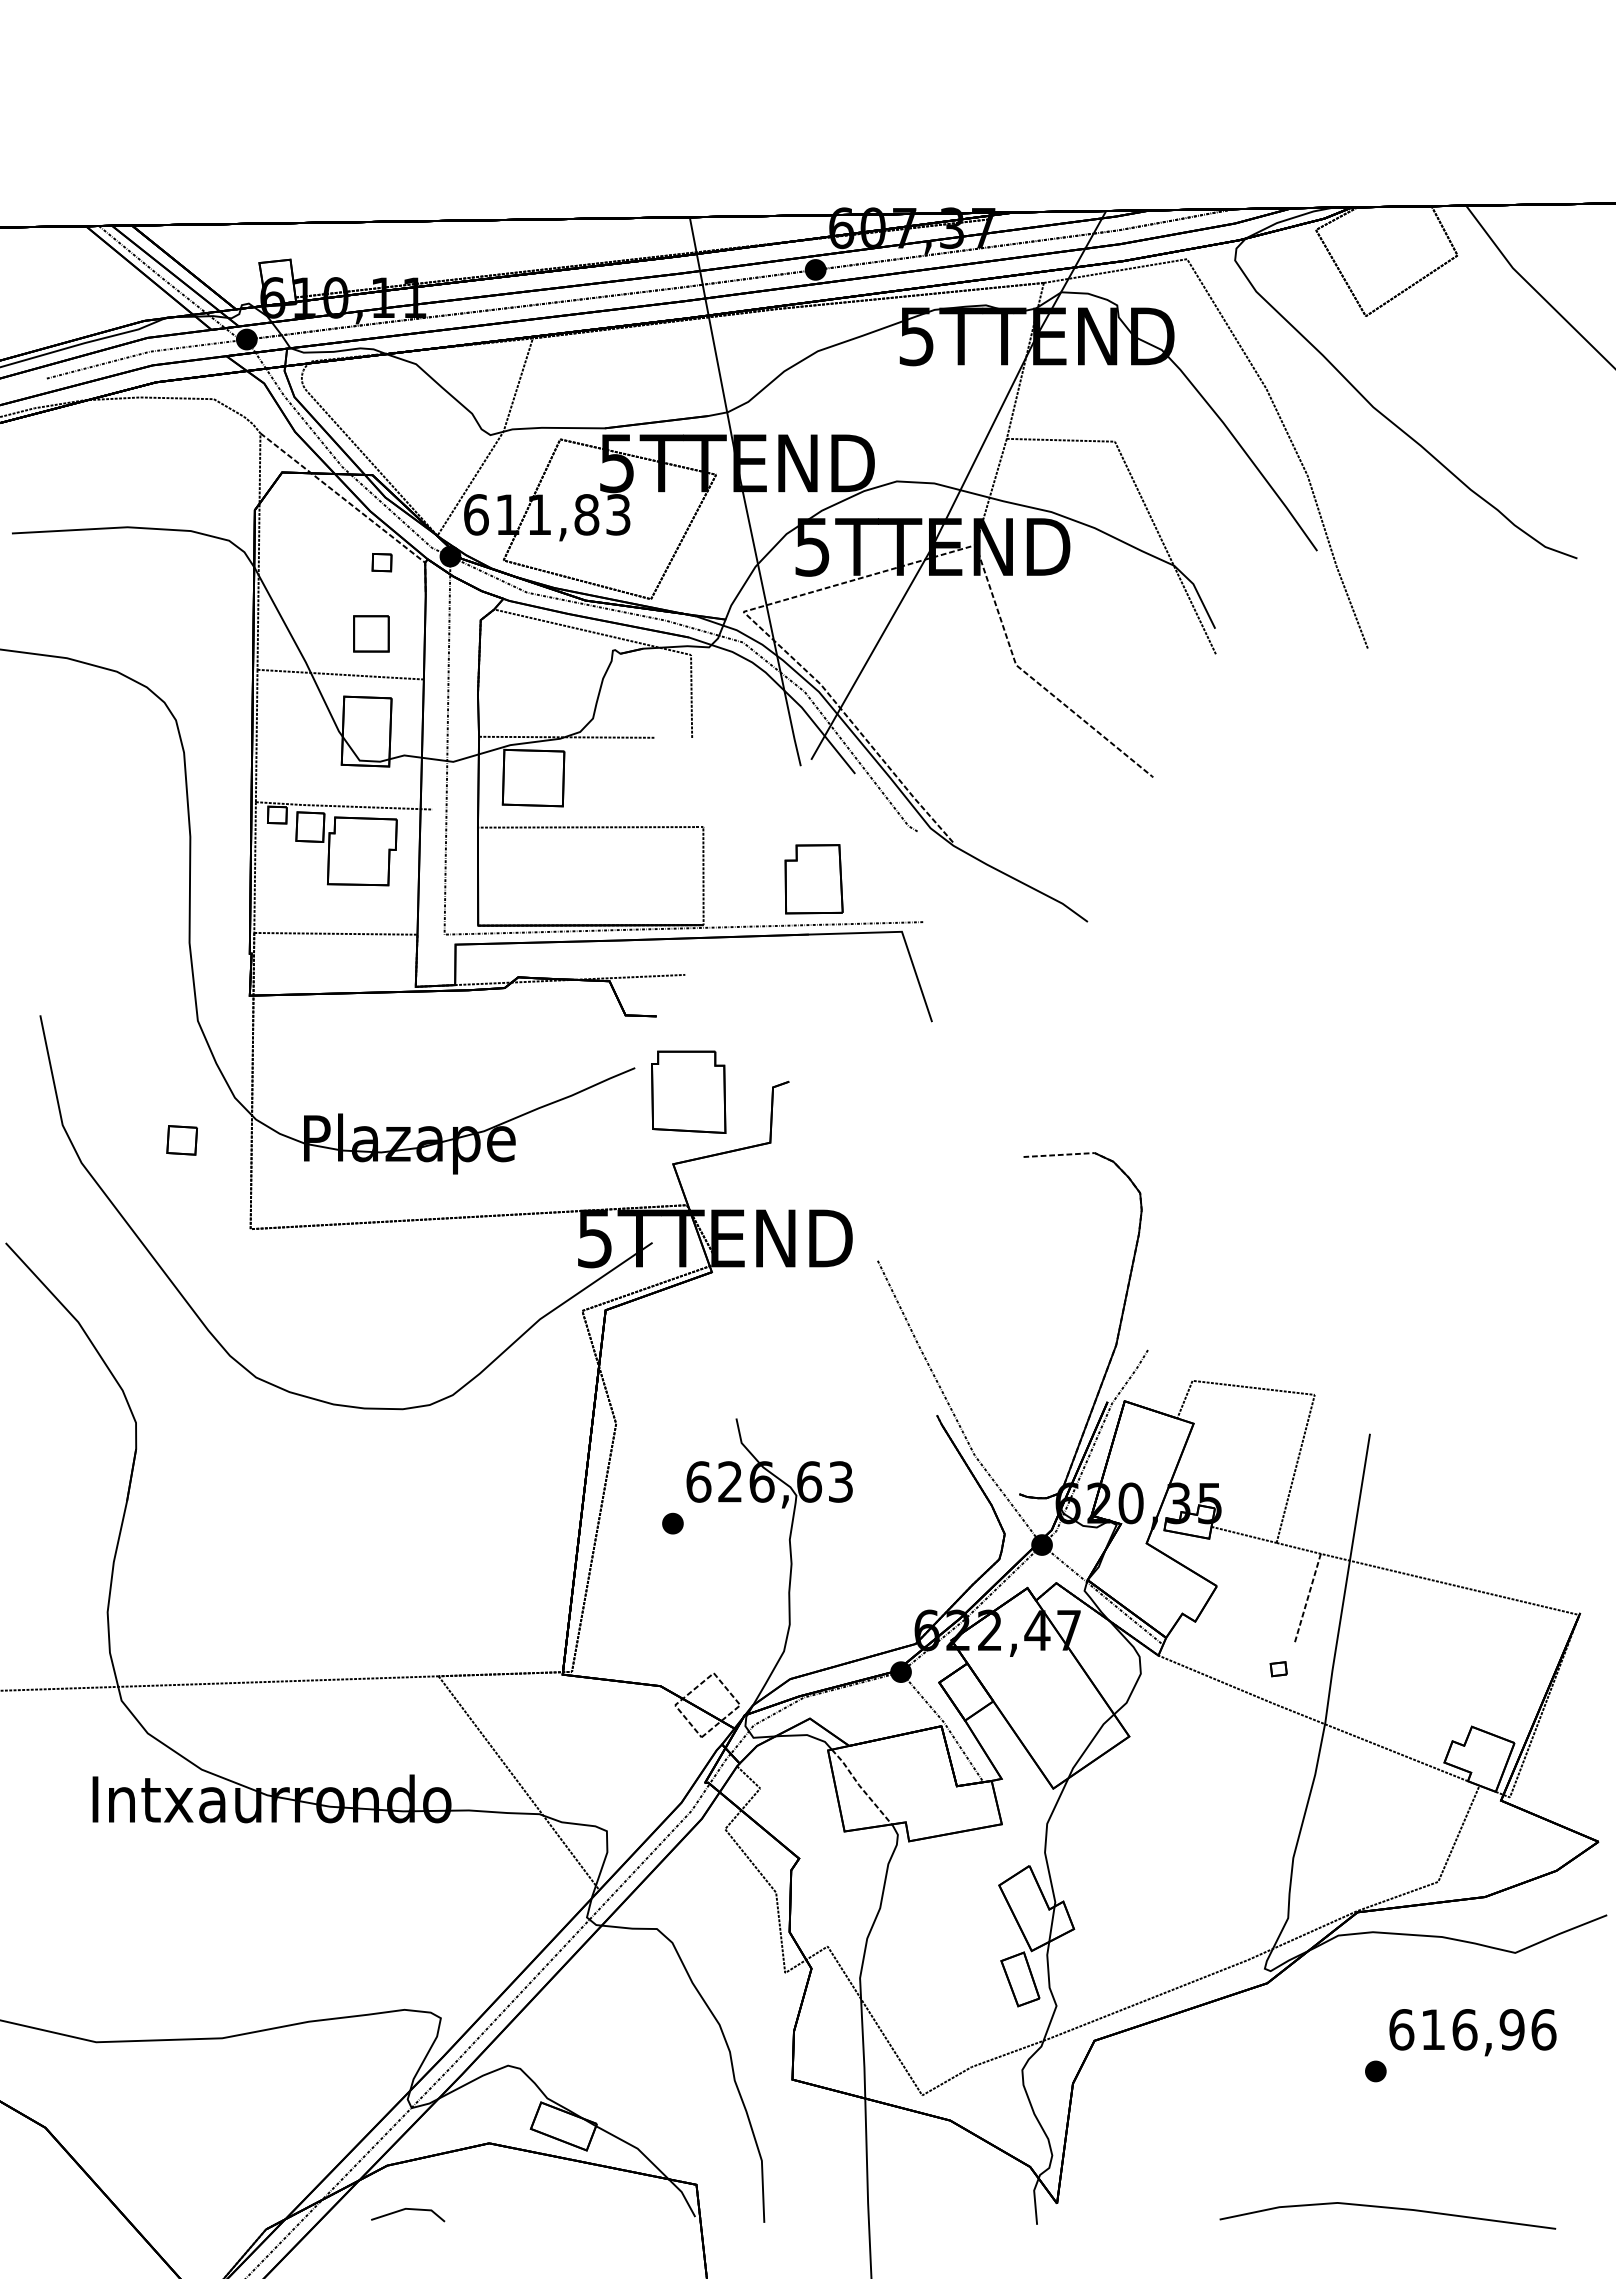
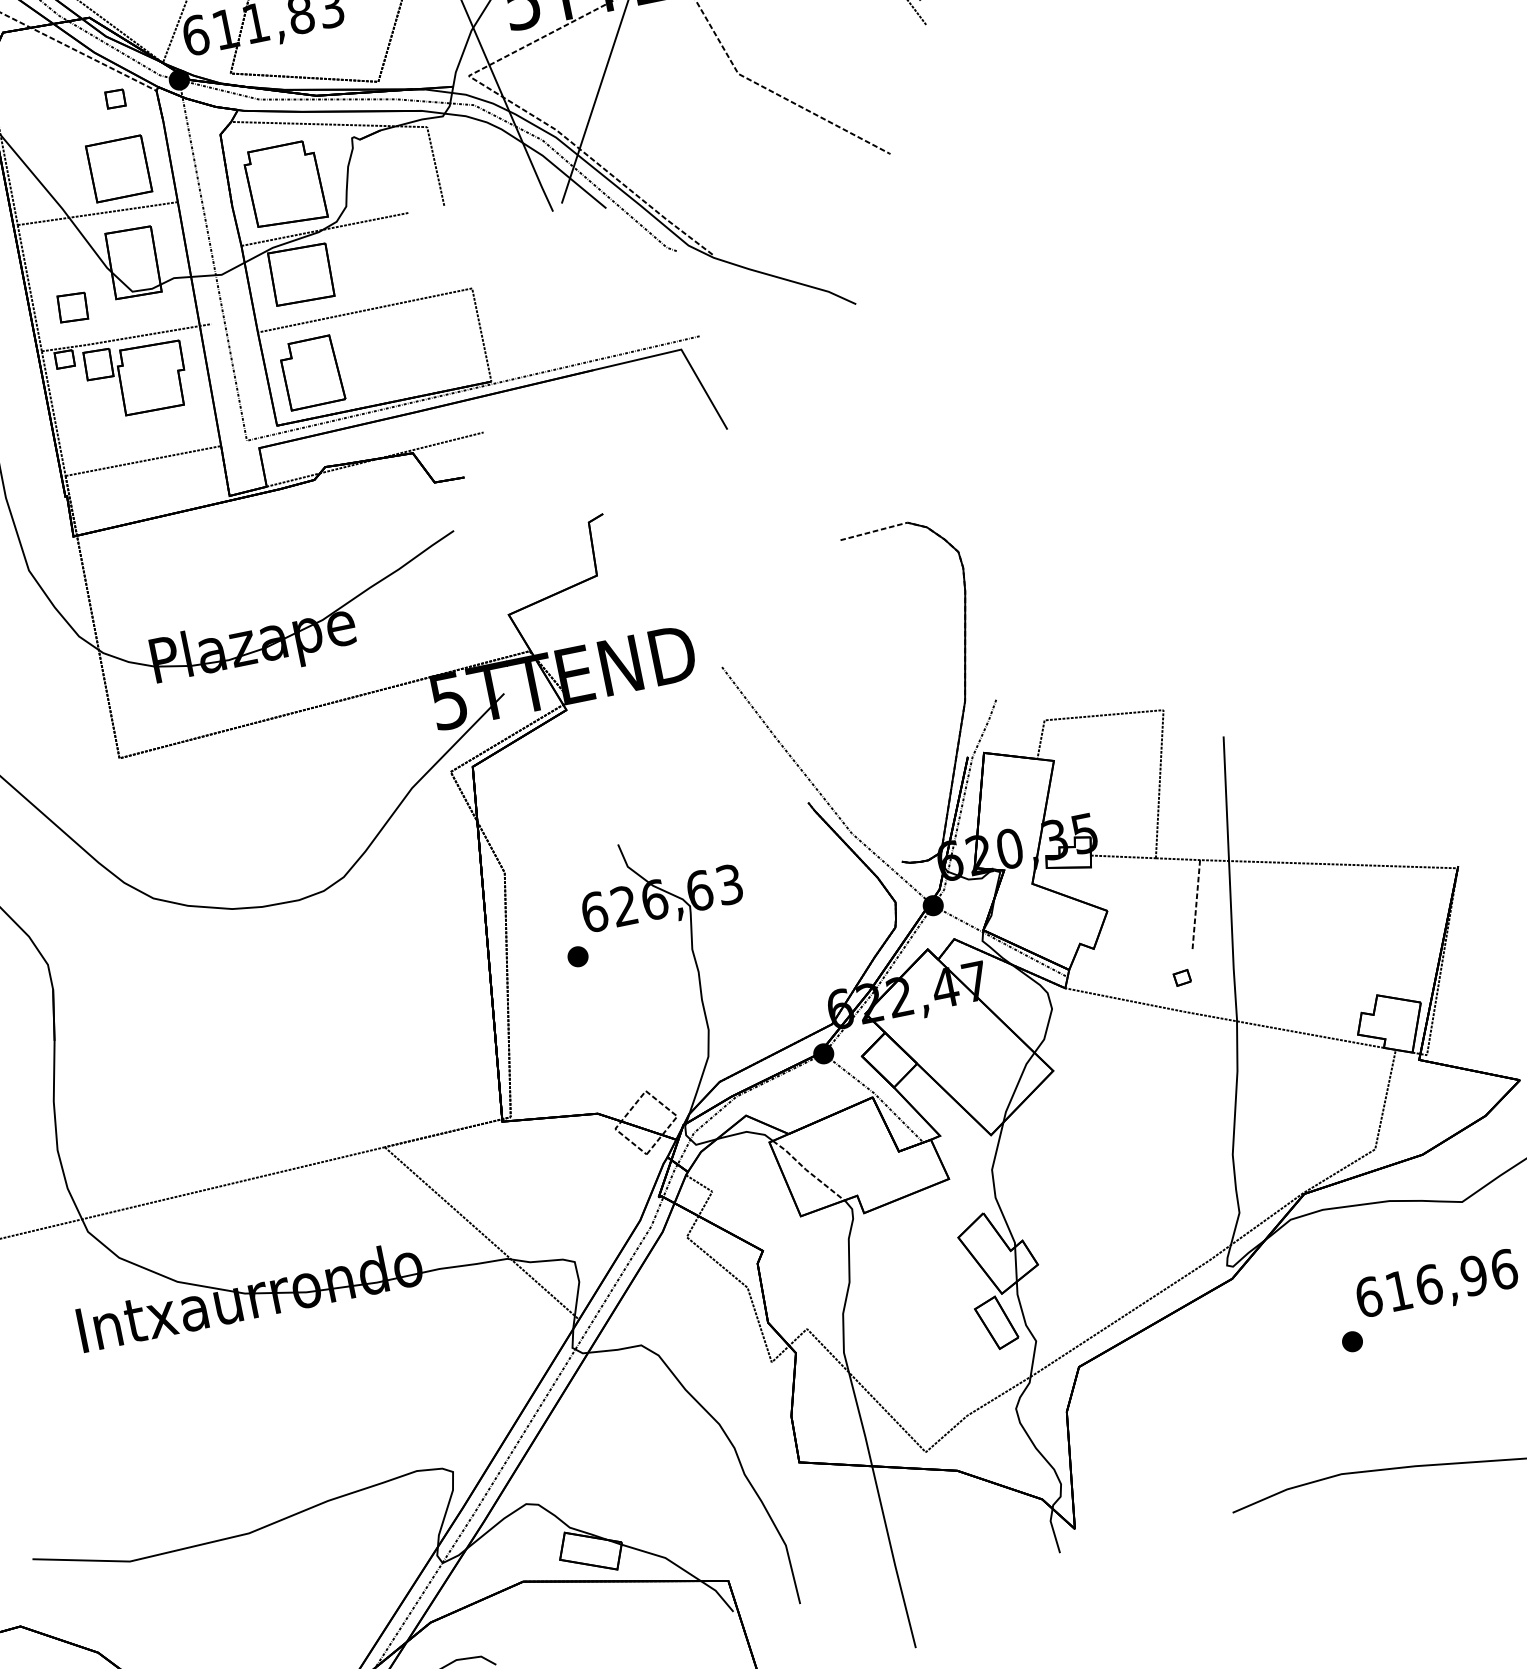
part: (371, 633) -> (119, 168), size x1.67
part: (813, 879) -> (311, 373), moved
part: (688, 1091) -> (284, 184), moved
part: (181, 1140) -> (72, 307), moved

